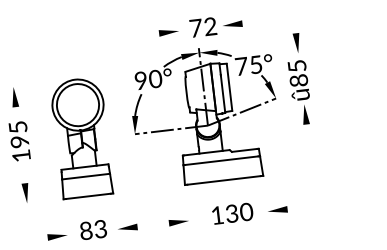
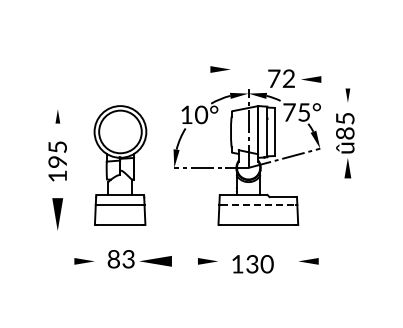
text: (216, 25) -> (294, 78), moved
part: (296, 43) -> (347, 95), size x0.7
text: (140, 80) -> (186, 114), 90° -> 10°
part: (14, 97) -> (57, 116), size x0.7
line: (221, 160) -> (258, 204), solid -> dashed
part: (25, 193) -> (57, 214), size x1.6
text: (232, 213) -> (252, 264), moved
part: (127, 228) -> (155, 261), size x1.6

